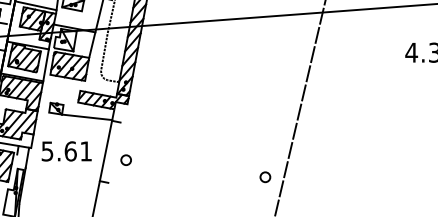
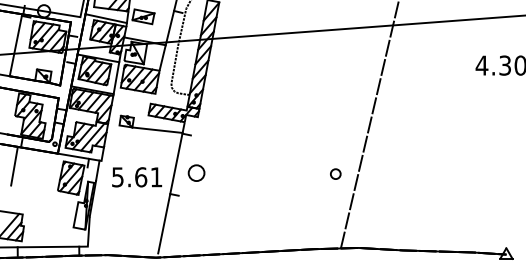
text: (67, 151) -> (137, 177), moved
part: (126, 159) -> (196, 172), size x1.6
part: (265, 176) -> (335, 173), moved

